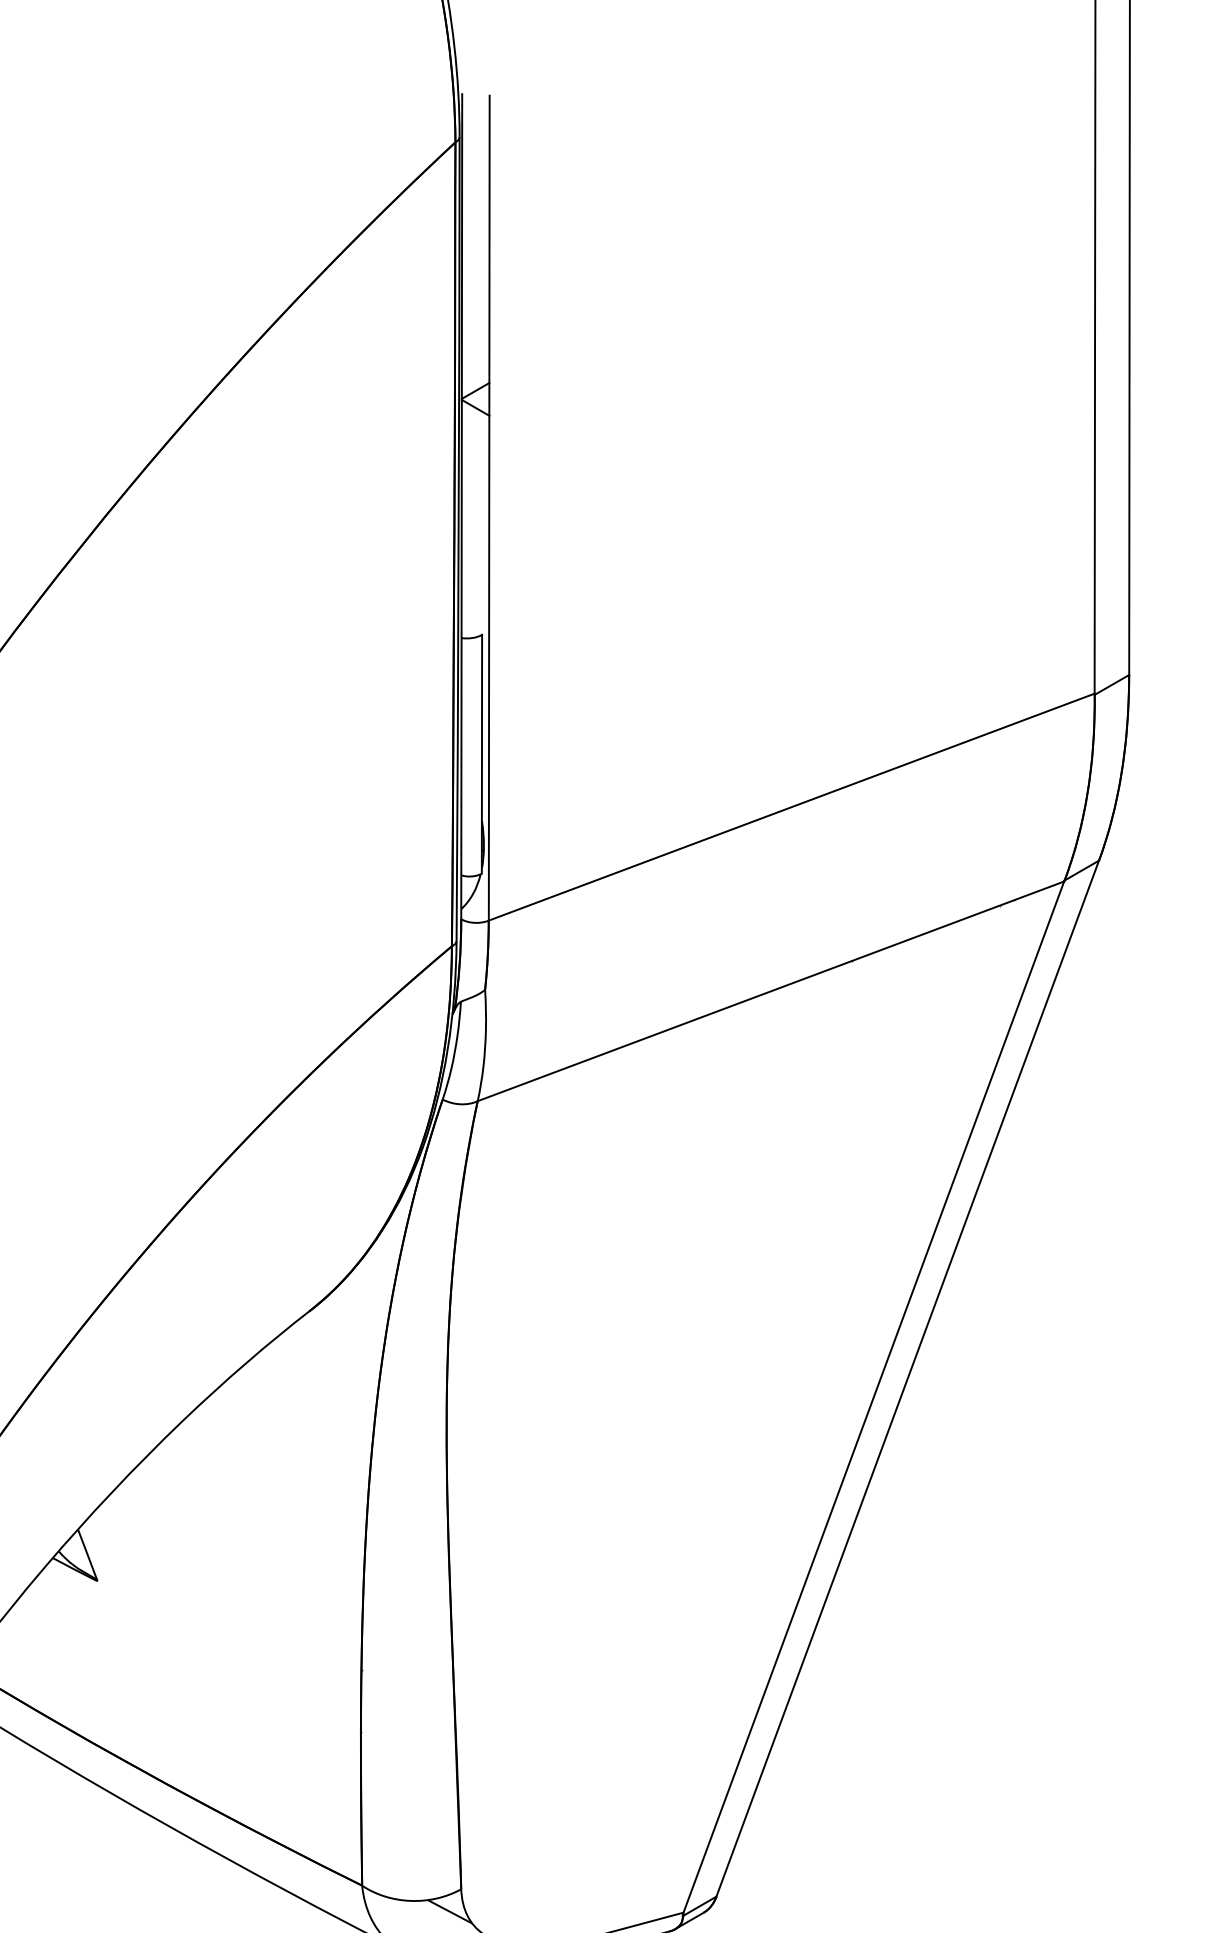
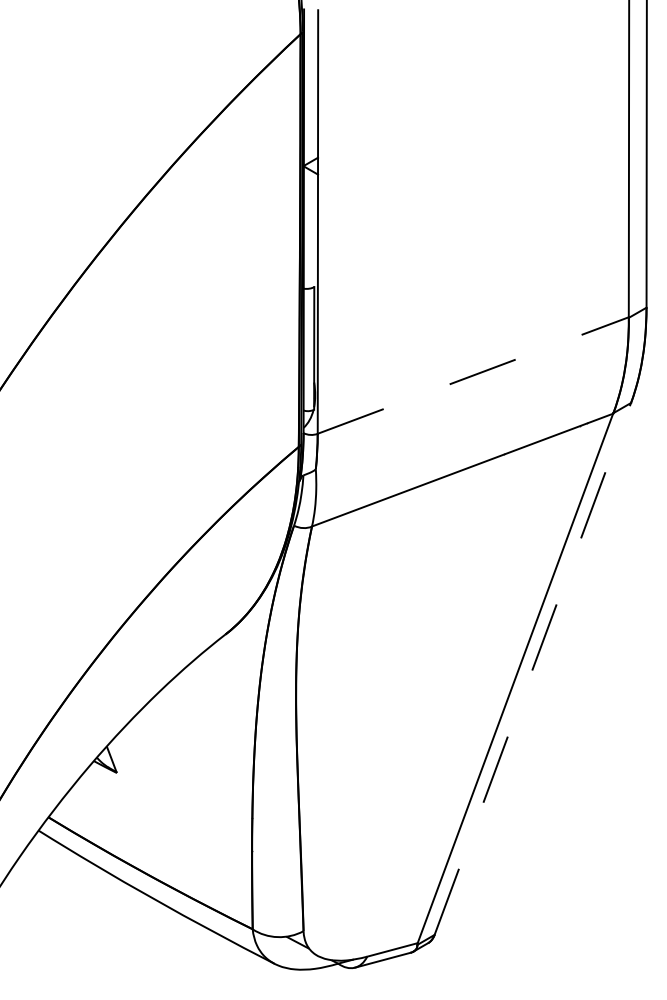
line: (792, 807) -> (473, 375), solid -> dashed
line: (907, 1377) -> (532, 668), solid -> dashed

